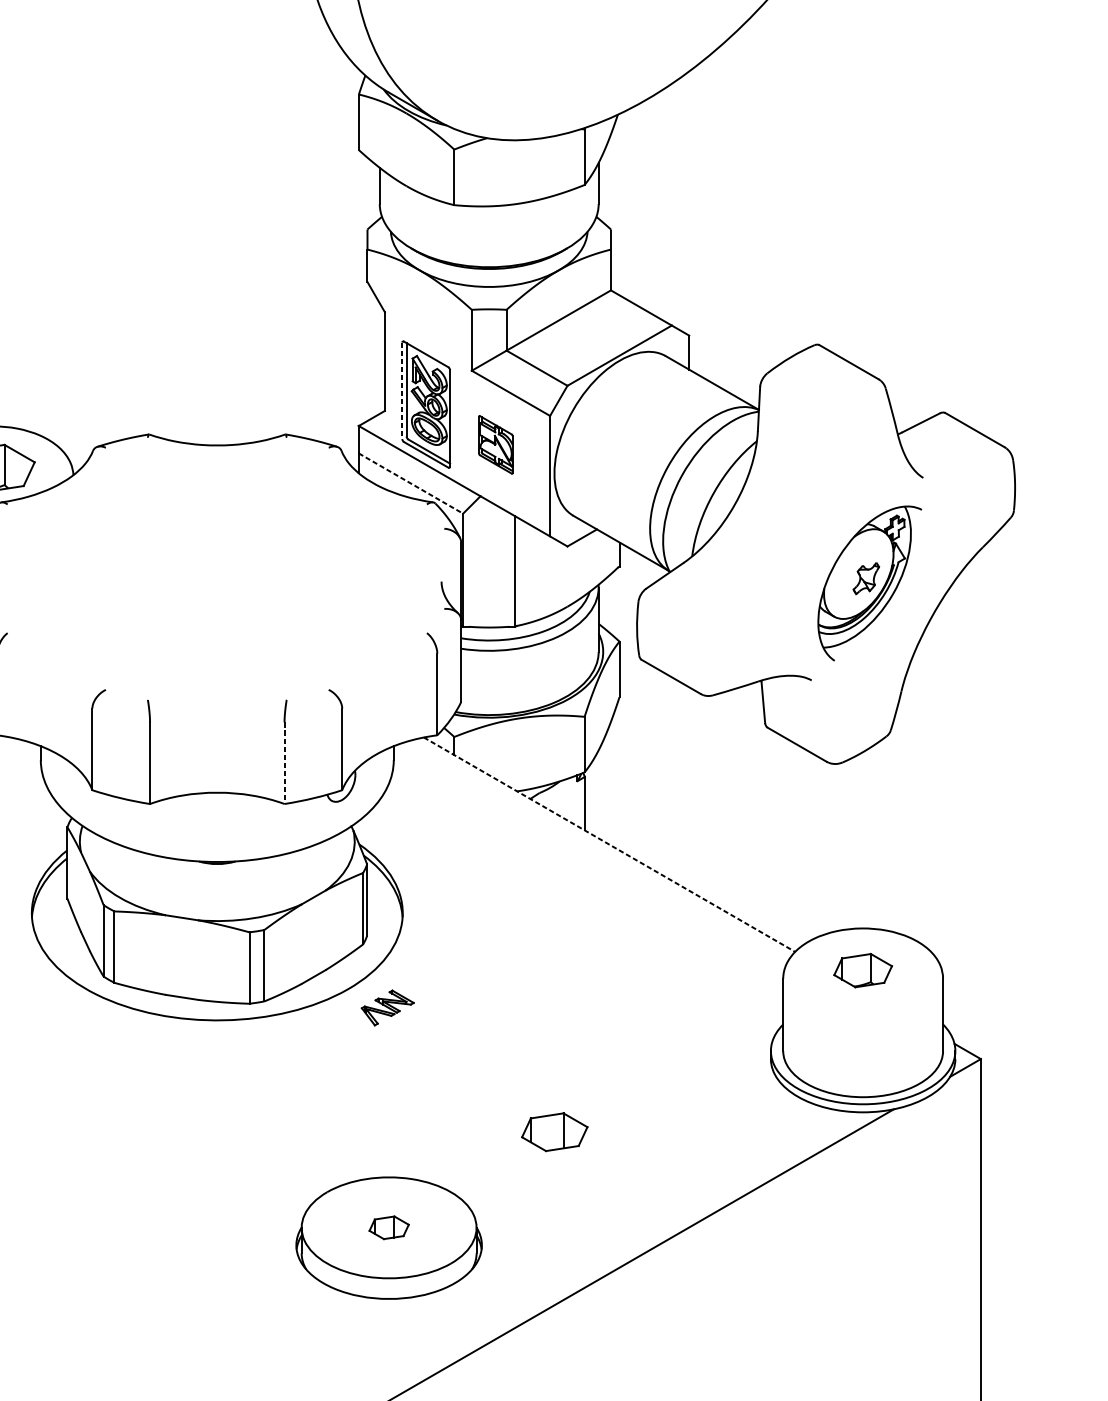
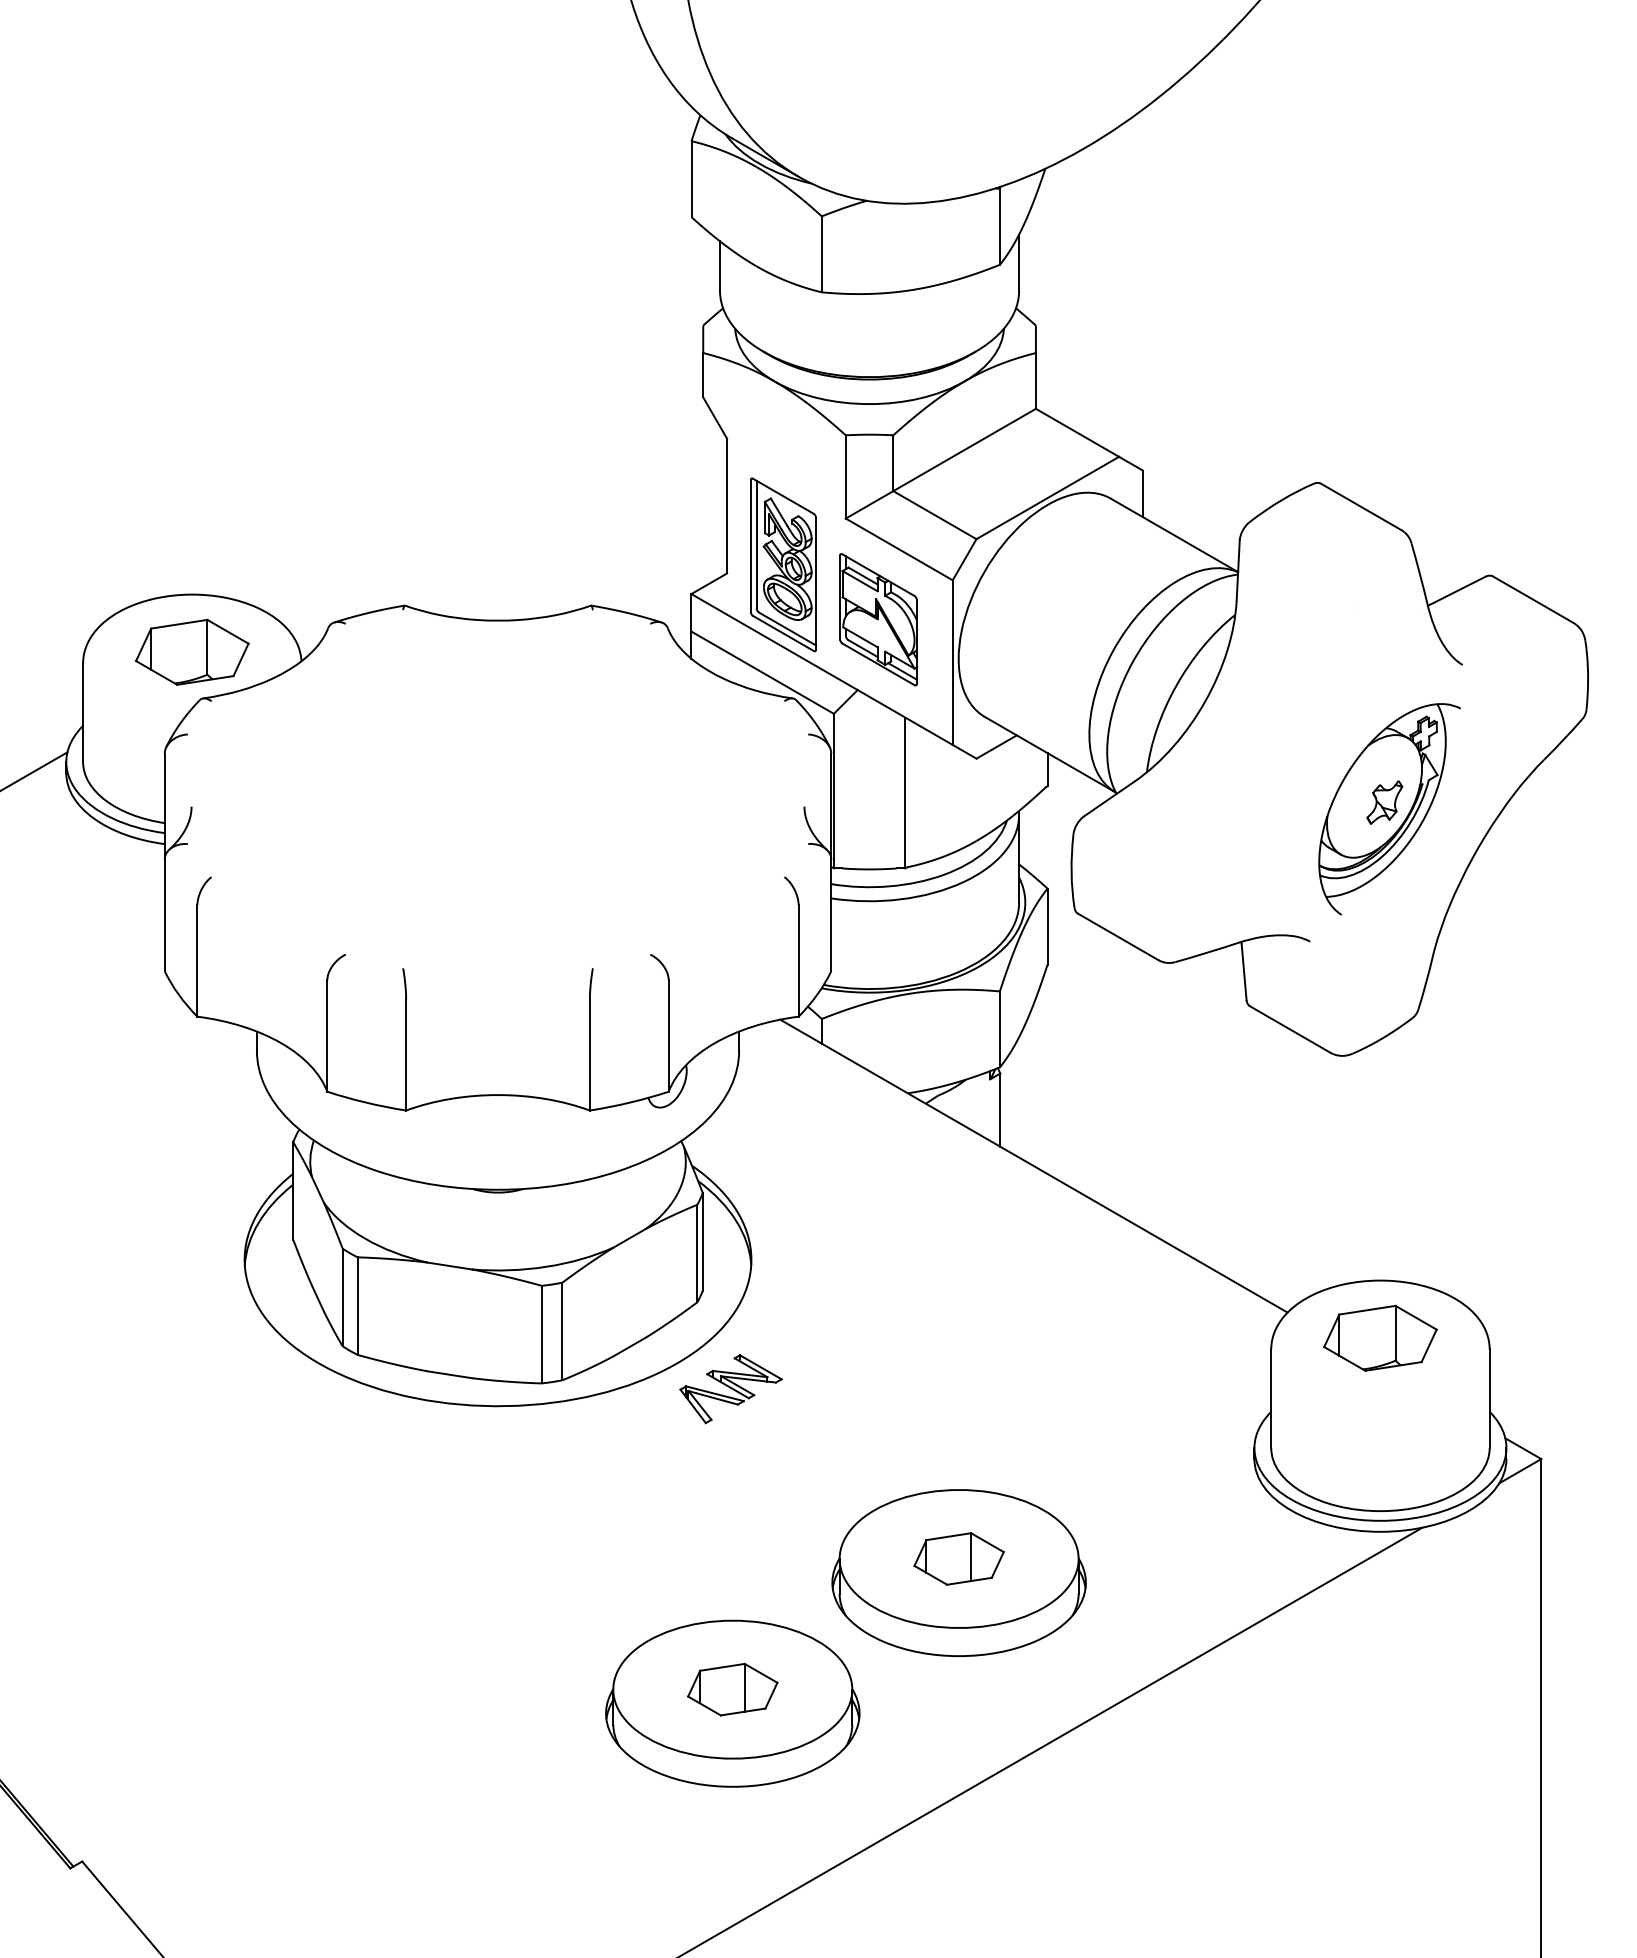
line: (402, 391) -> (750, 546), dashed -> solid
part: (495, 444) -> (878, 619), size x1.67
line: (411, 483) -> (763, 672), dashed -> solid
line: (284, 762) -> (589, 1054), dashed -> solid
line: (609, 844) -> (1033, 1166), dashed -> solid
part: (863, 970) -> (1380, 1337), size x1.43
part: (387, 1008) -> (730, 1389), size x1.43
part: (554, 1142) -> (958, 1572), added
part: (388, 1227) -> (732, 1689), size x1.67

